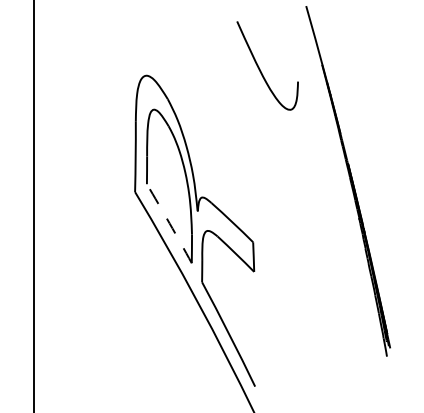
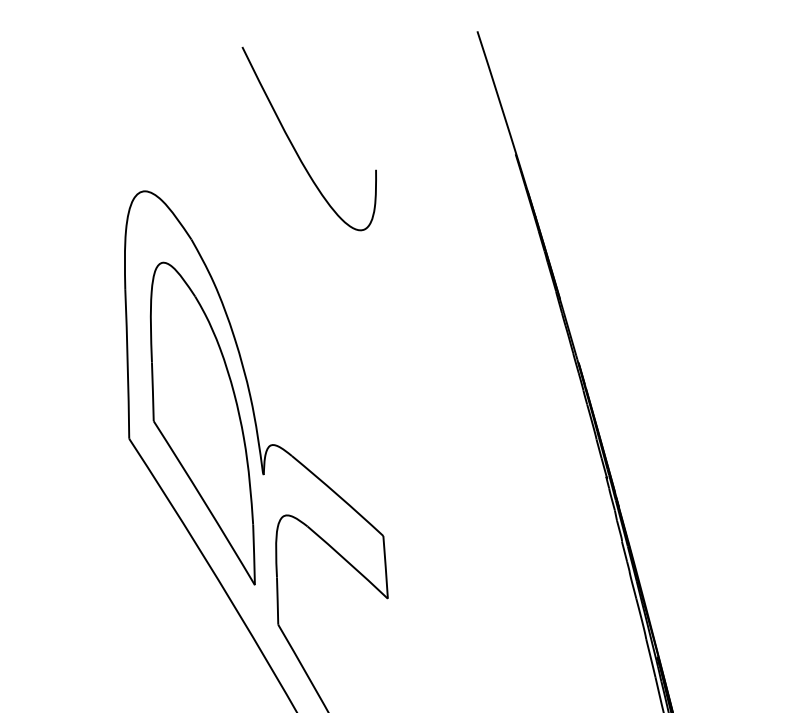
curve: (260, 69) -> (295, 147), moved
arc: (169, 223) -> (204, 502), dashed -> solid

